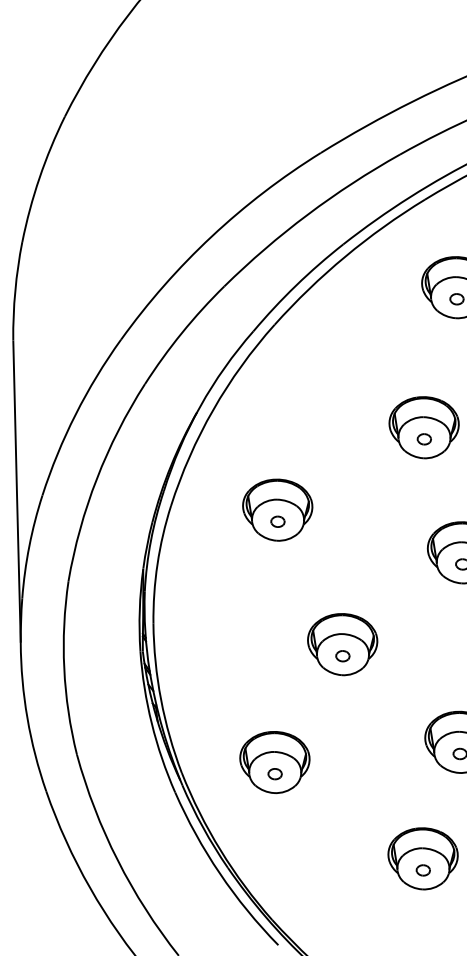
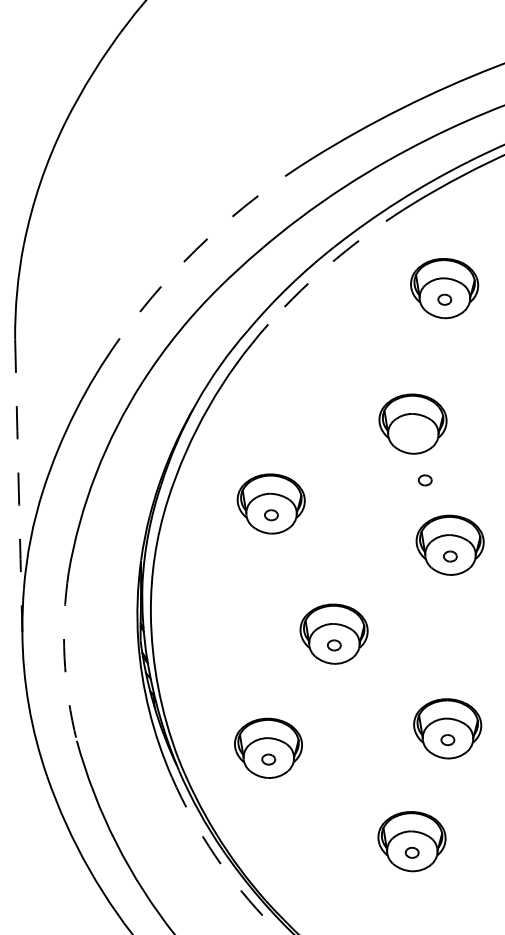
arc: (211, 237) -> (207, 239), solid -> dashed
arc: (345, 256) -> (336, 258), solid -> dashed
part: (423, 439) -> (424, 480), moved
arc: (16, 492) -> (18, 486), solid -> dashed
arc: (64, 668) -> (64, 657), solid -> dashed
arc: (220, 873) -> (215, 855), solid -> dashed

